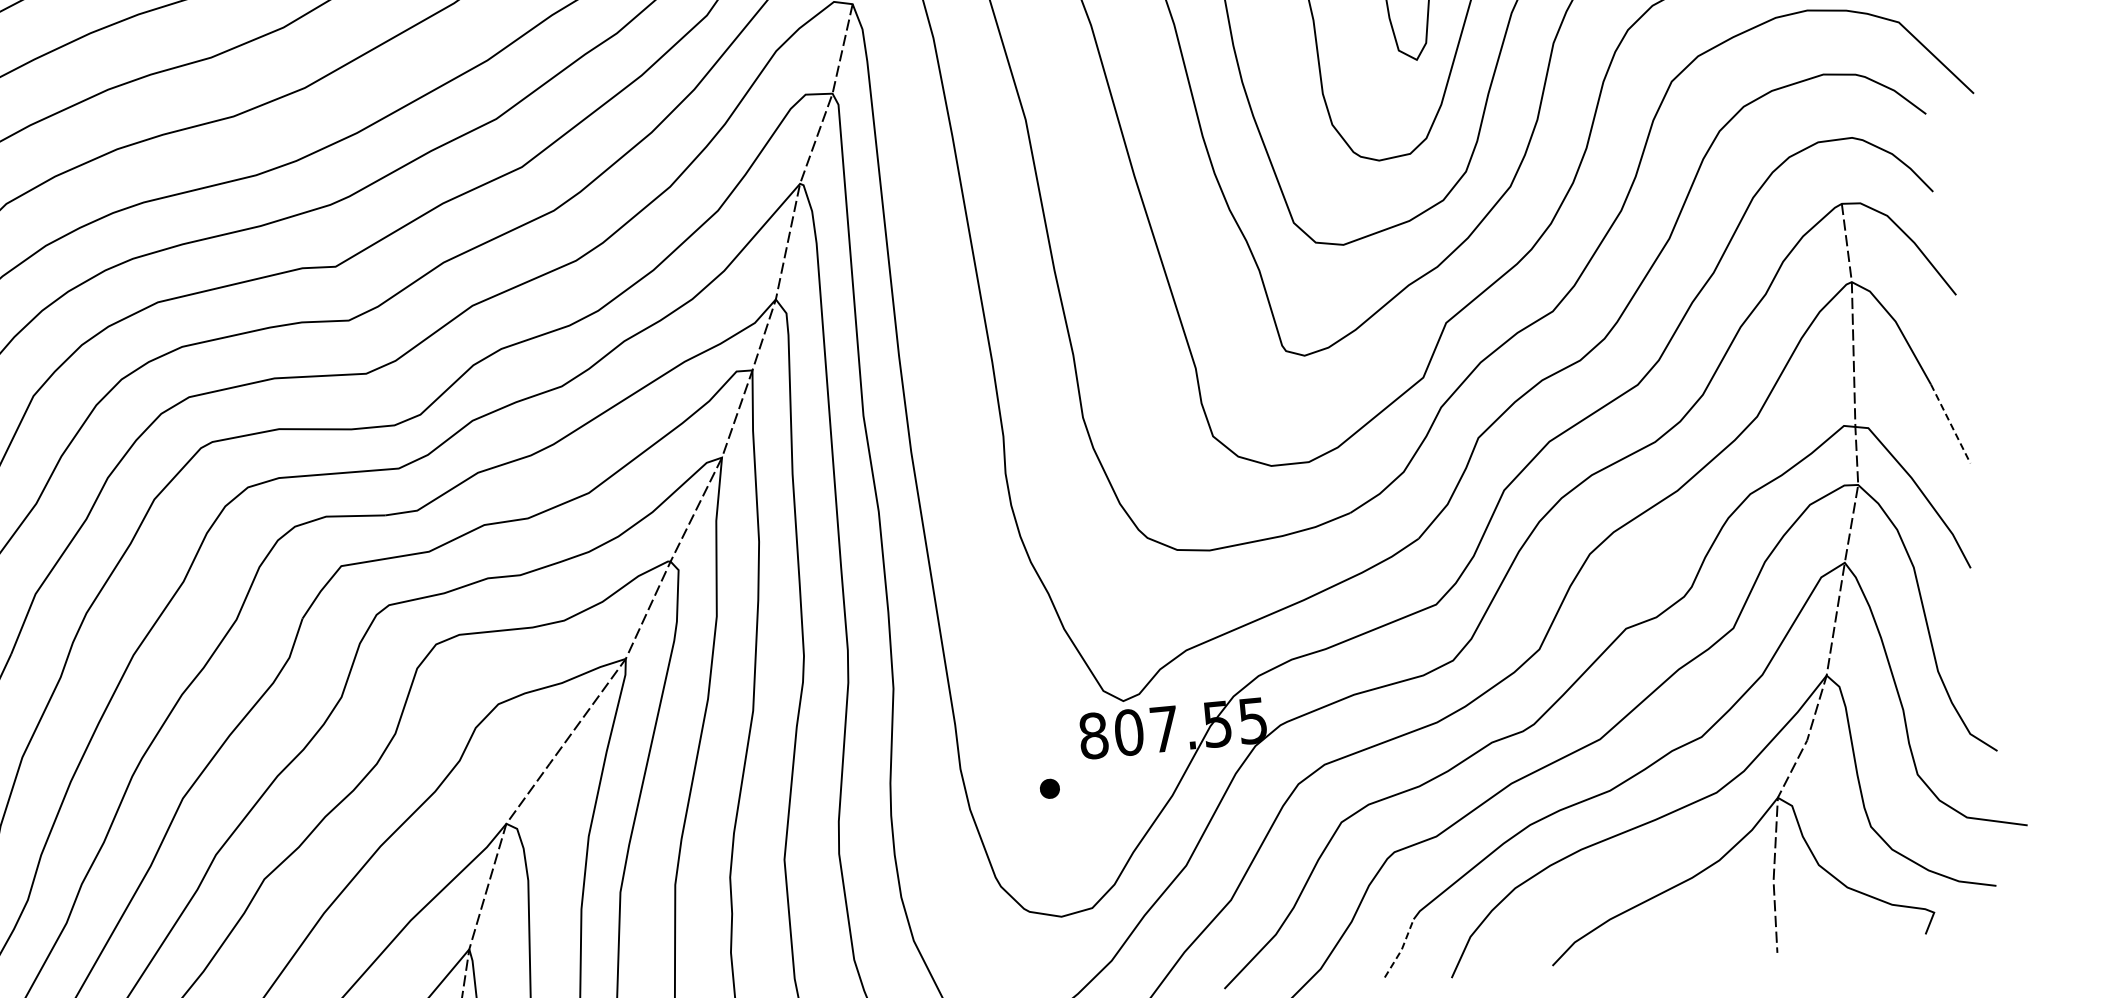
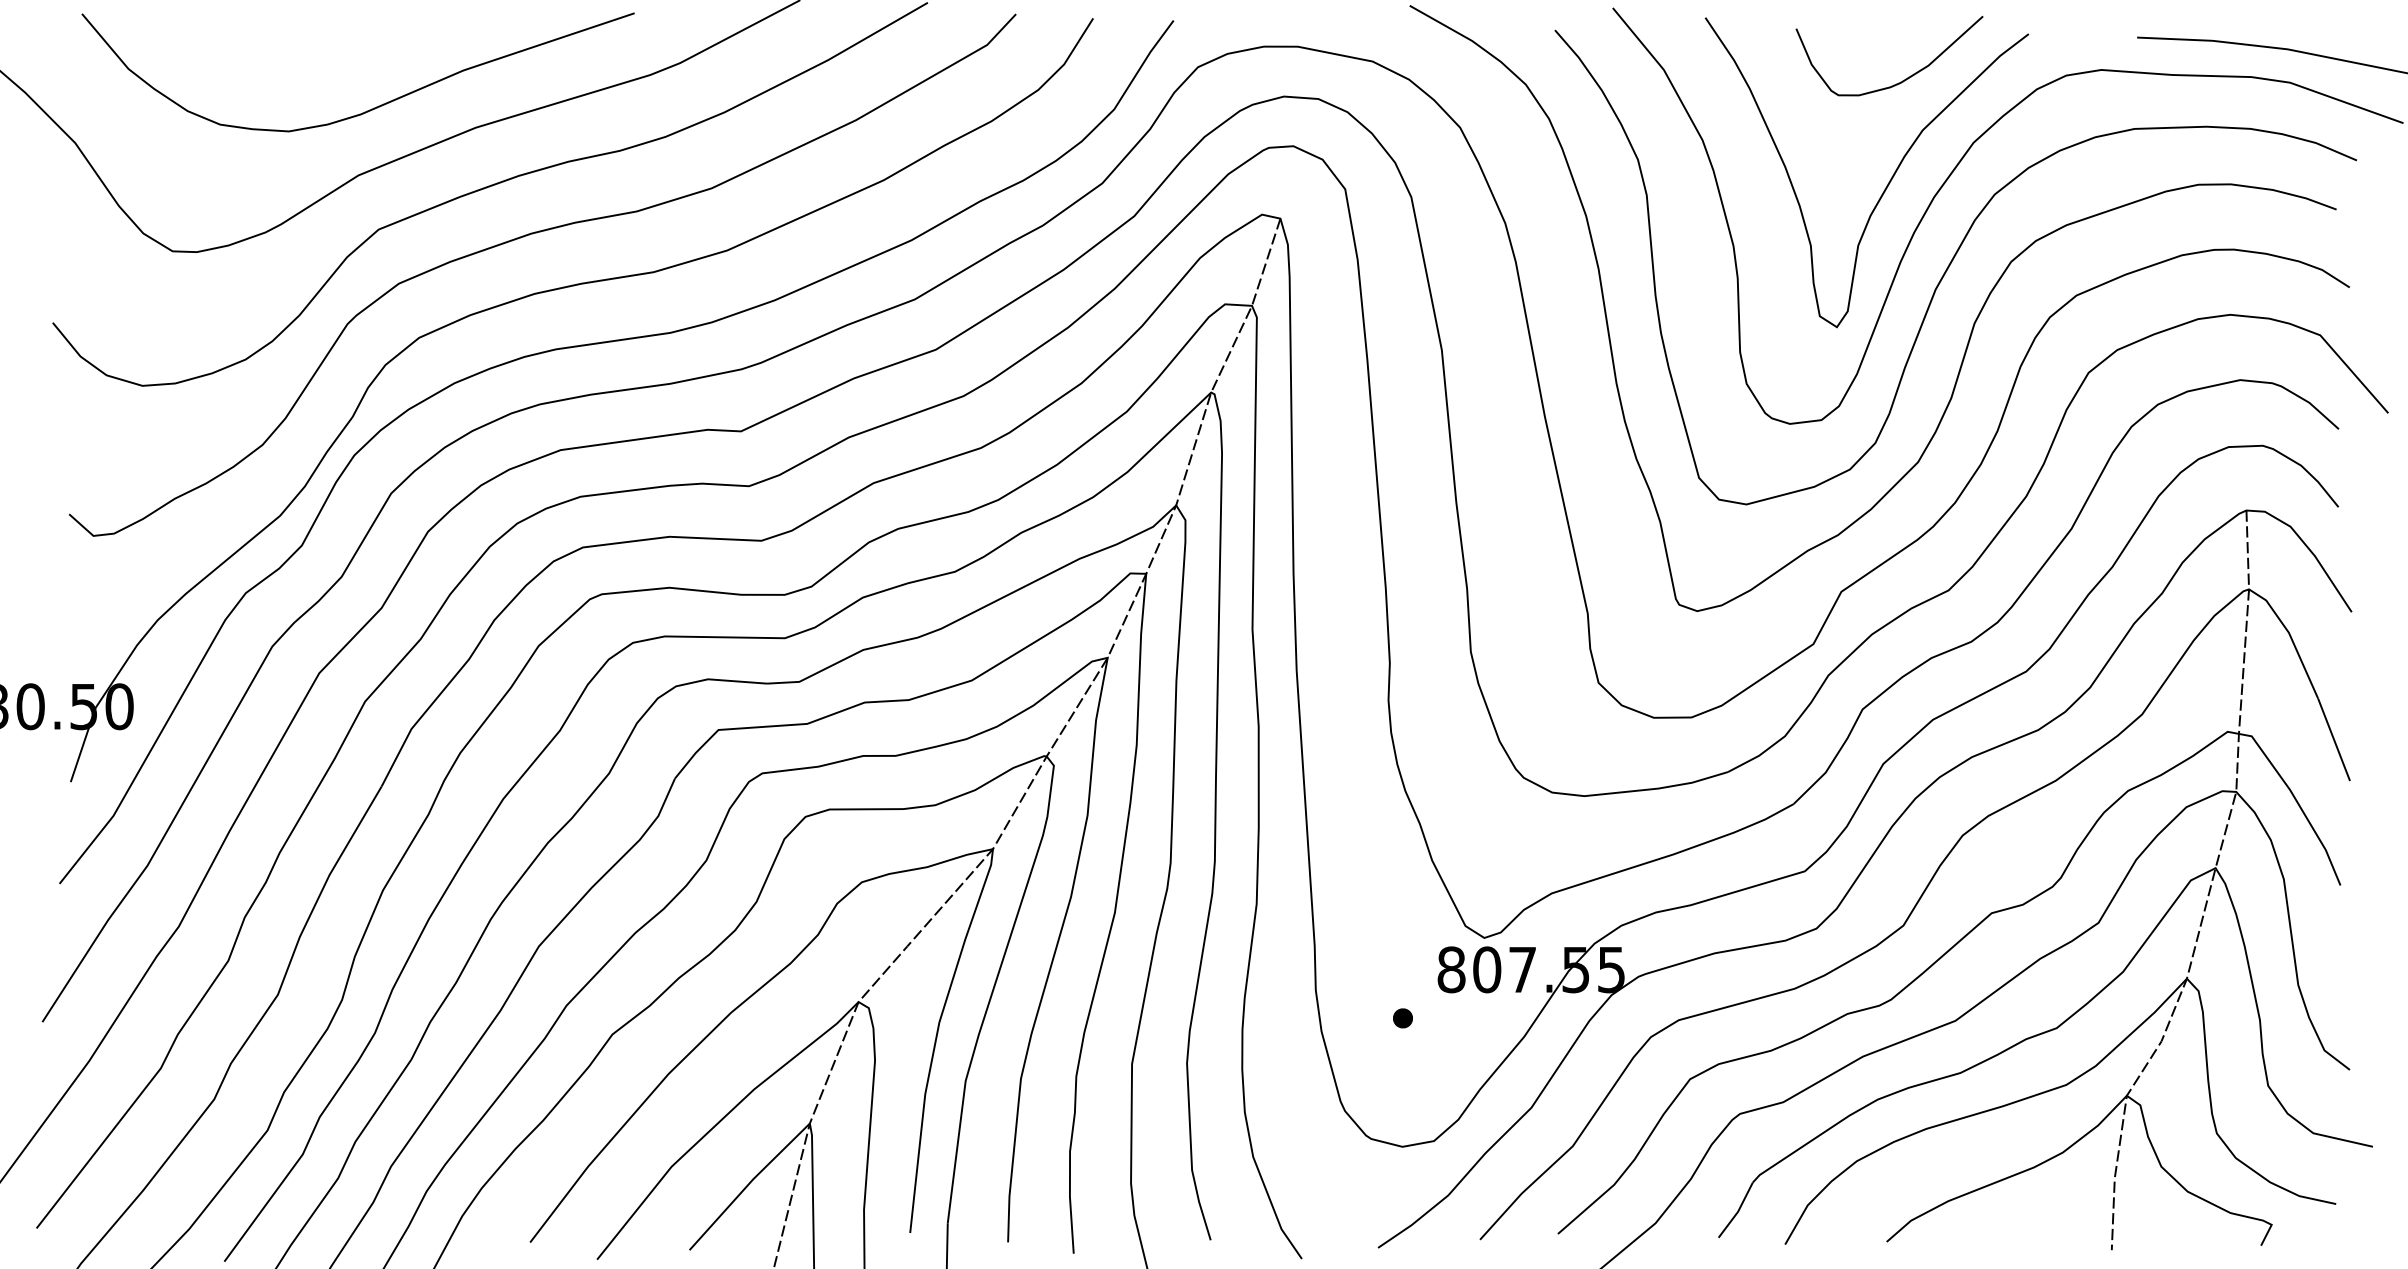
line: (1951, 424) -> (2334, 740), dashed -> solid
line: (1402, 949) -> (1738, 1211), dashed -> solid

